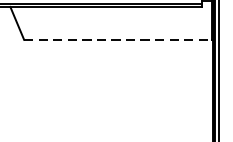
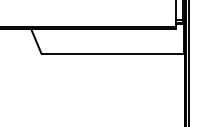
line: (119, 39) -> (113, 53), dashed -> solid

